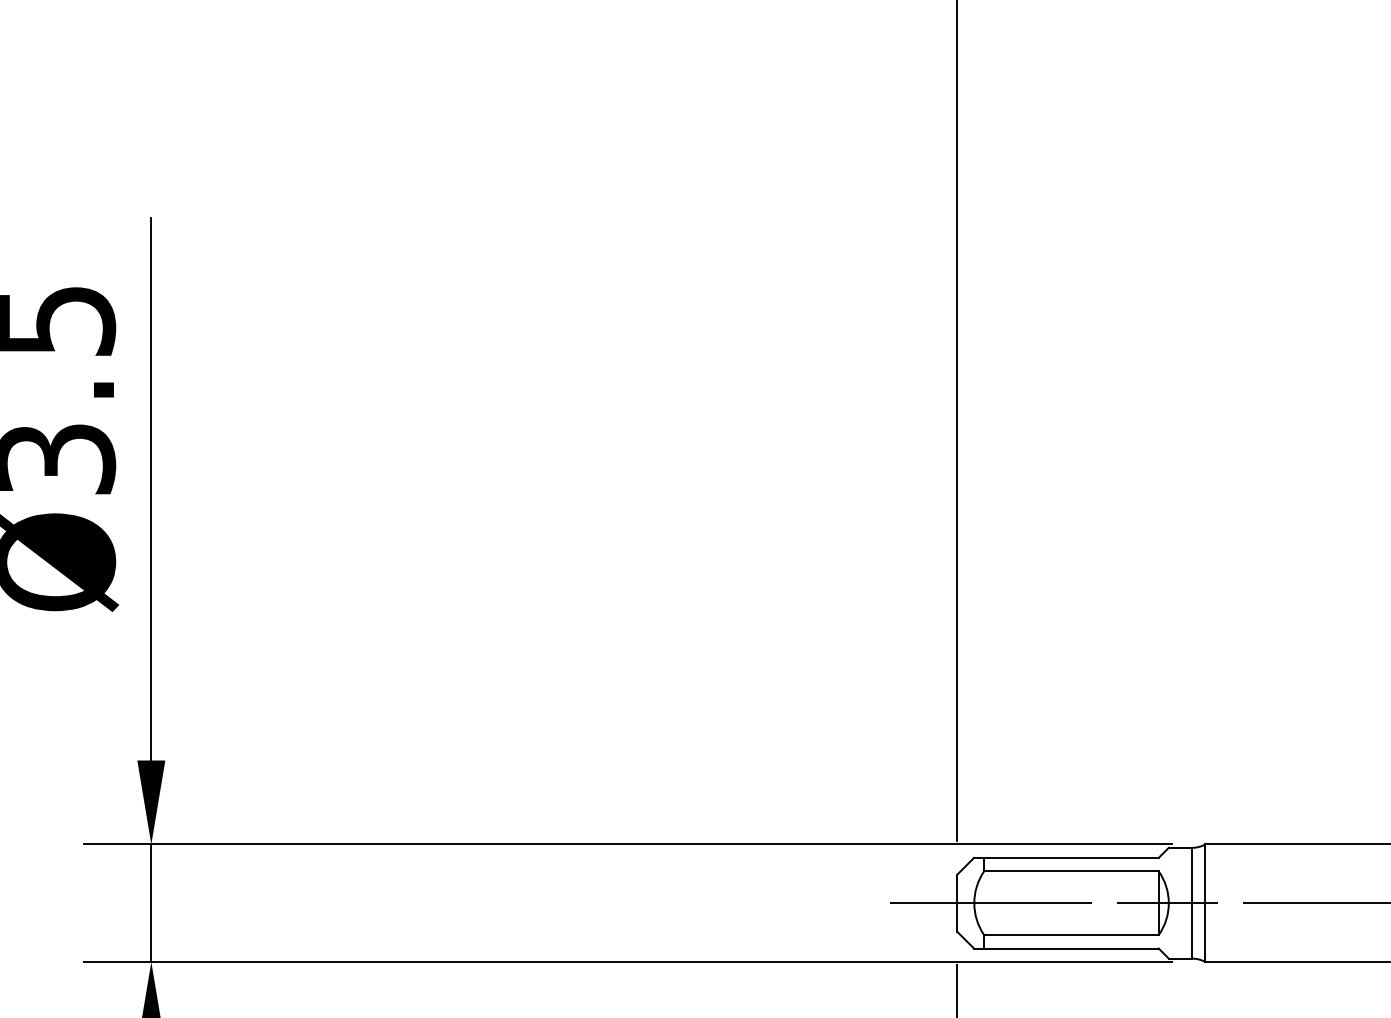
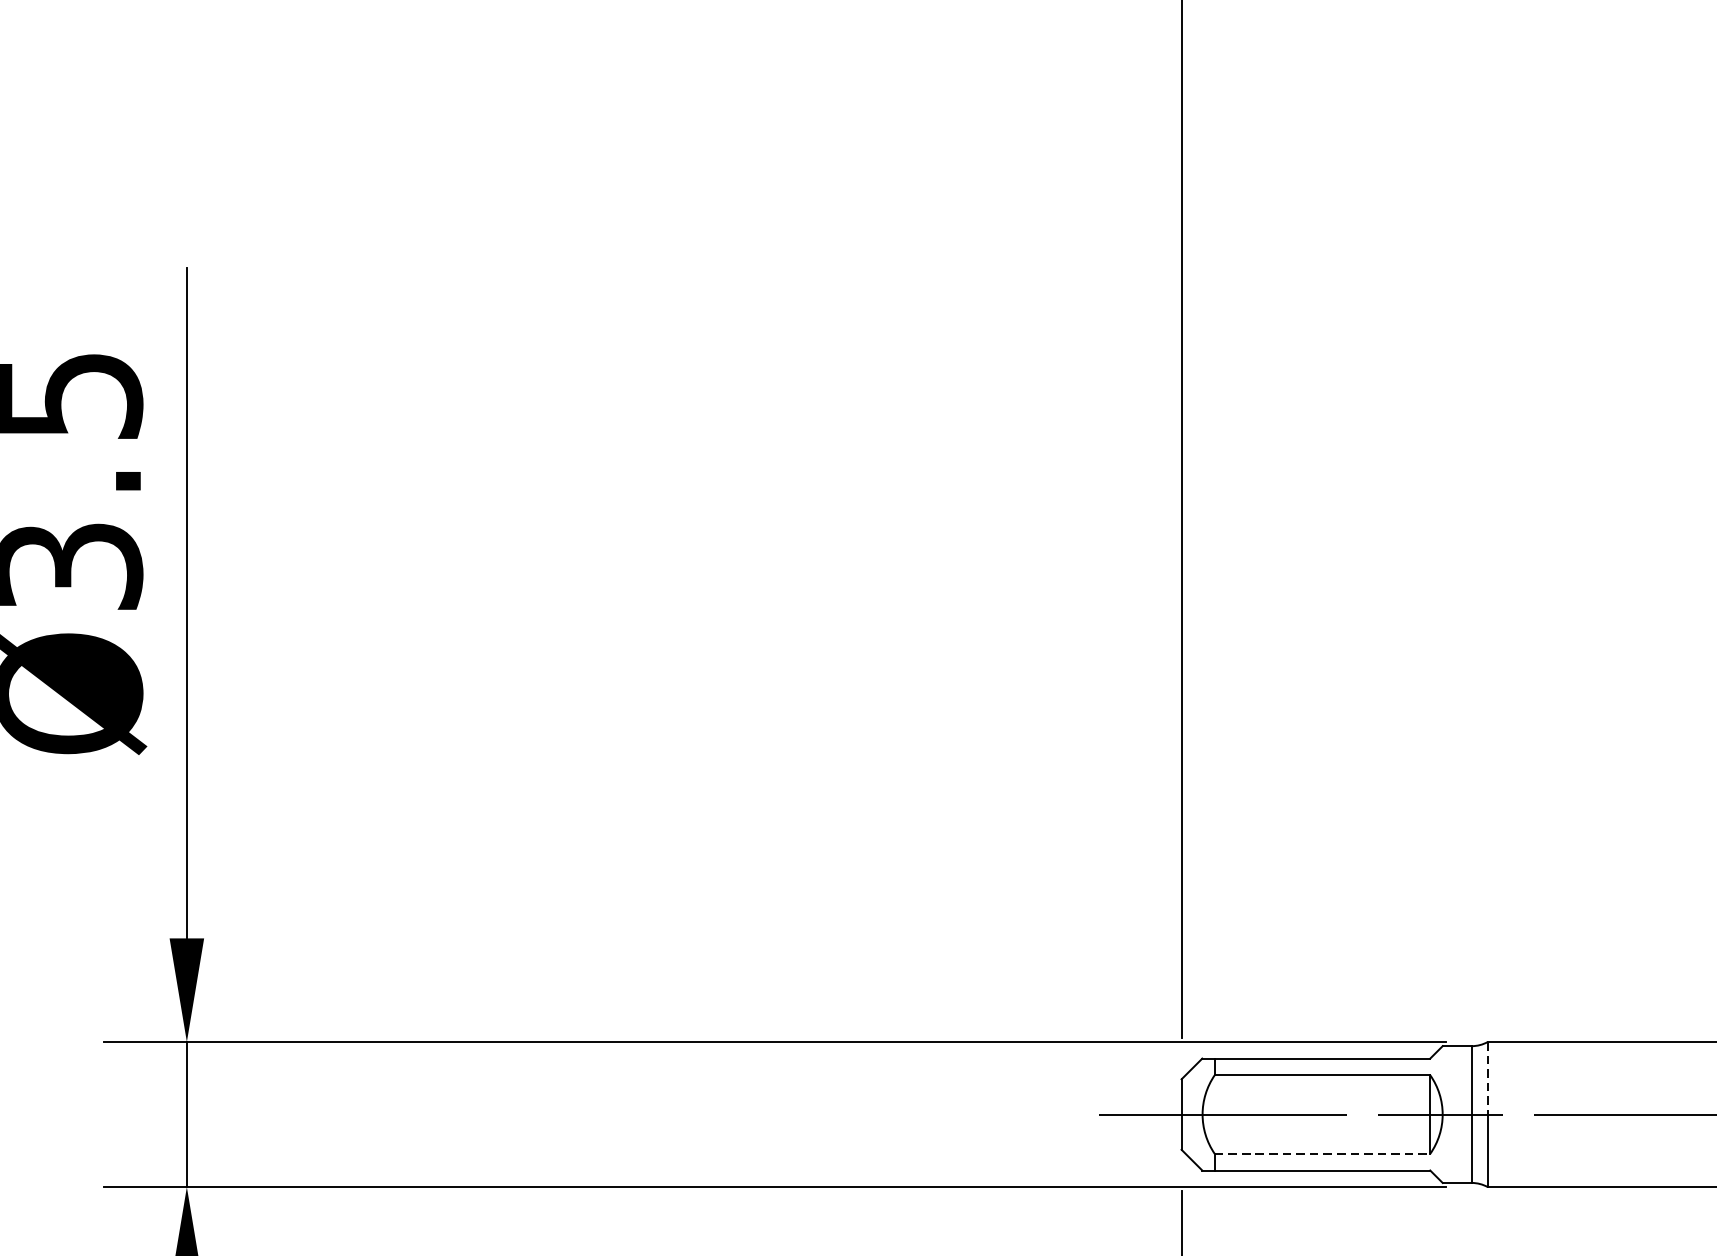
line: (1205, 874) -> (1487, 1079), solid -> dashed
line: (1071, 935) -> (1322, 1154), solid -> dashed

